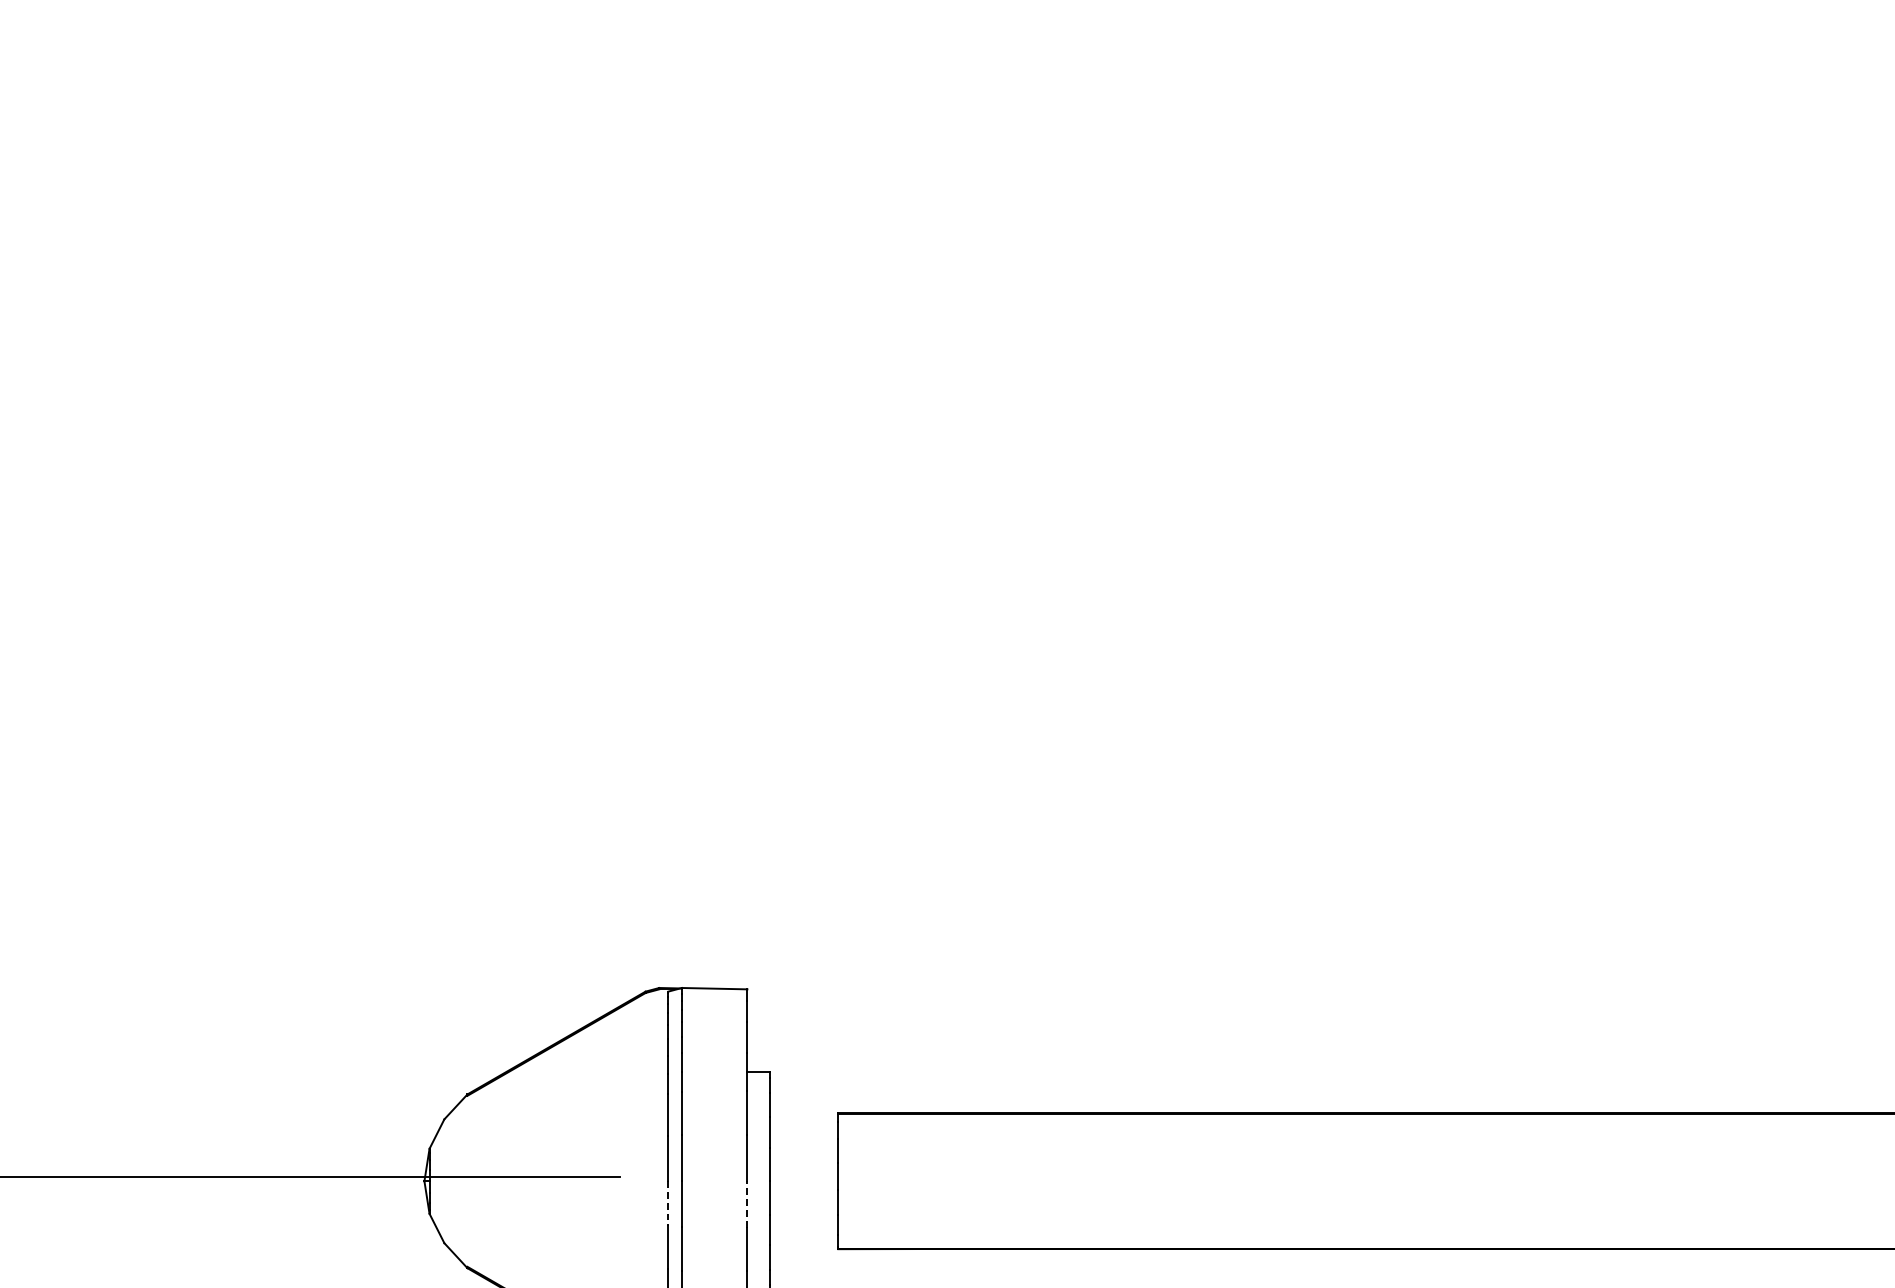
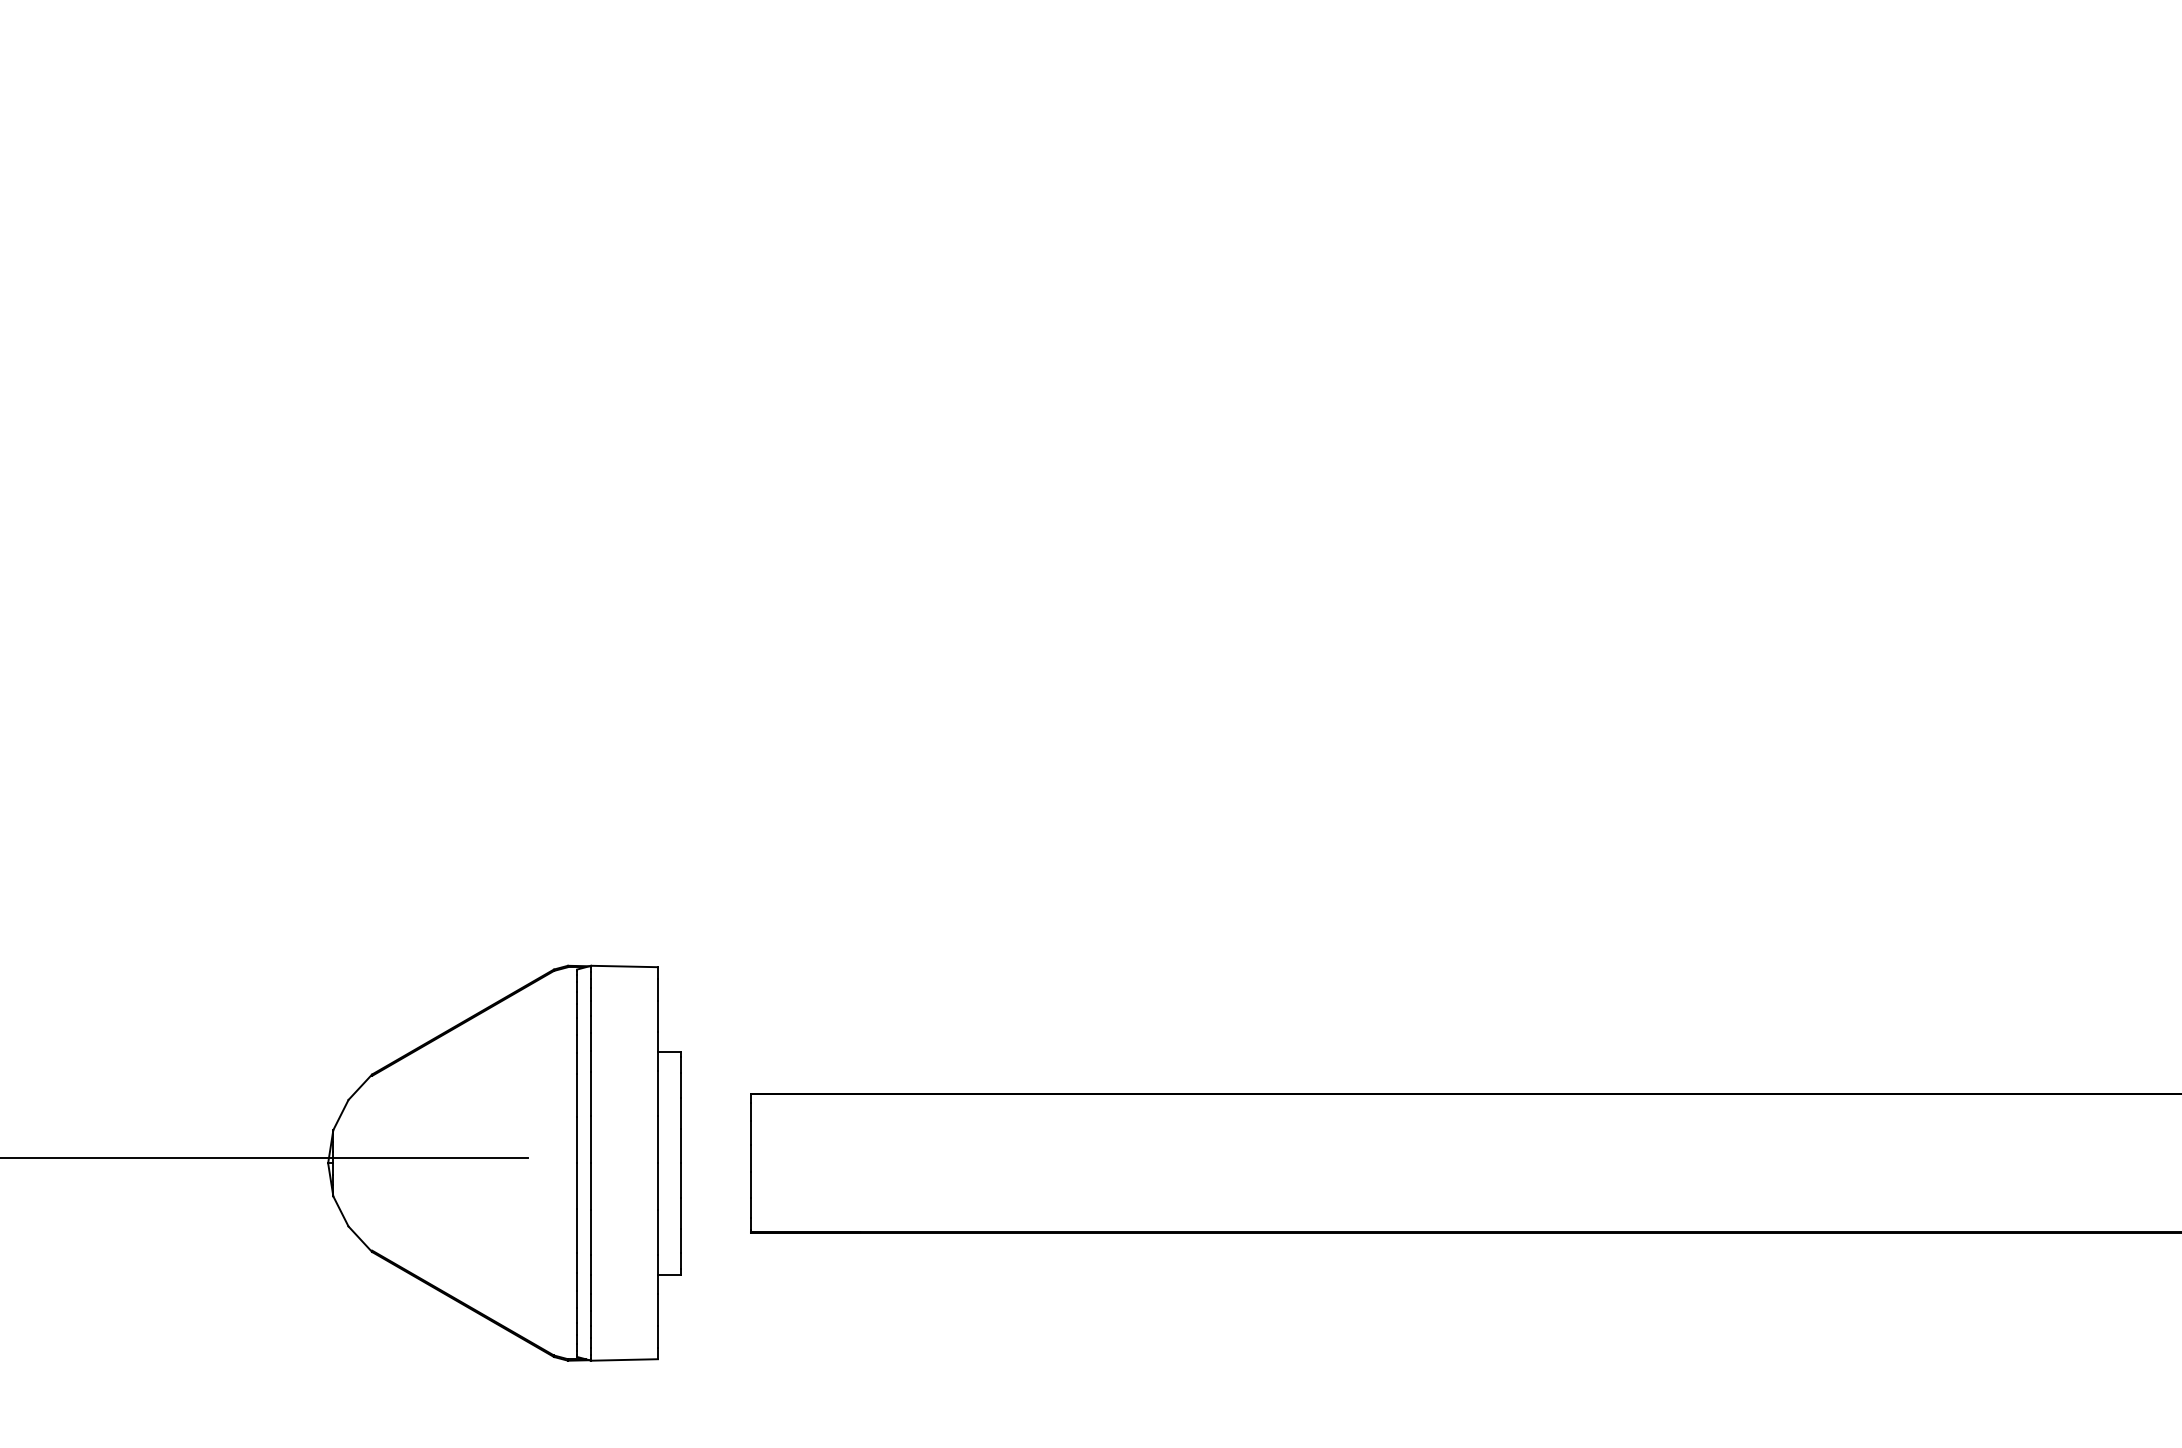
line: (668, 1204) -> (577, 1186), dashed -> solid
line: (747, 1204) -> (658, 1186), dashed -> solid

